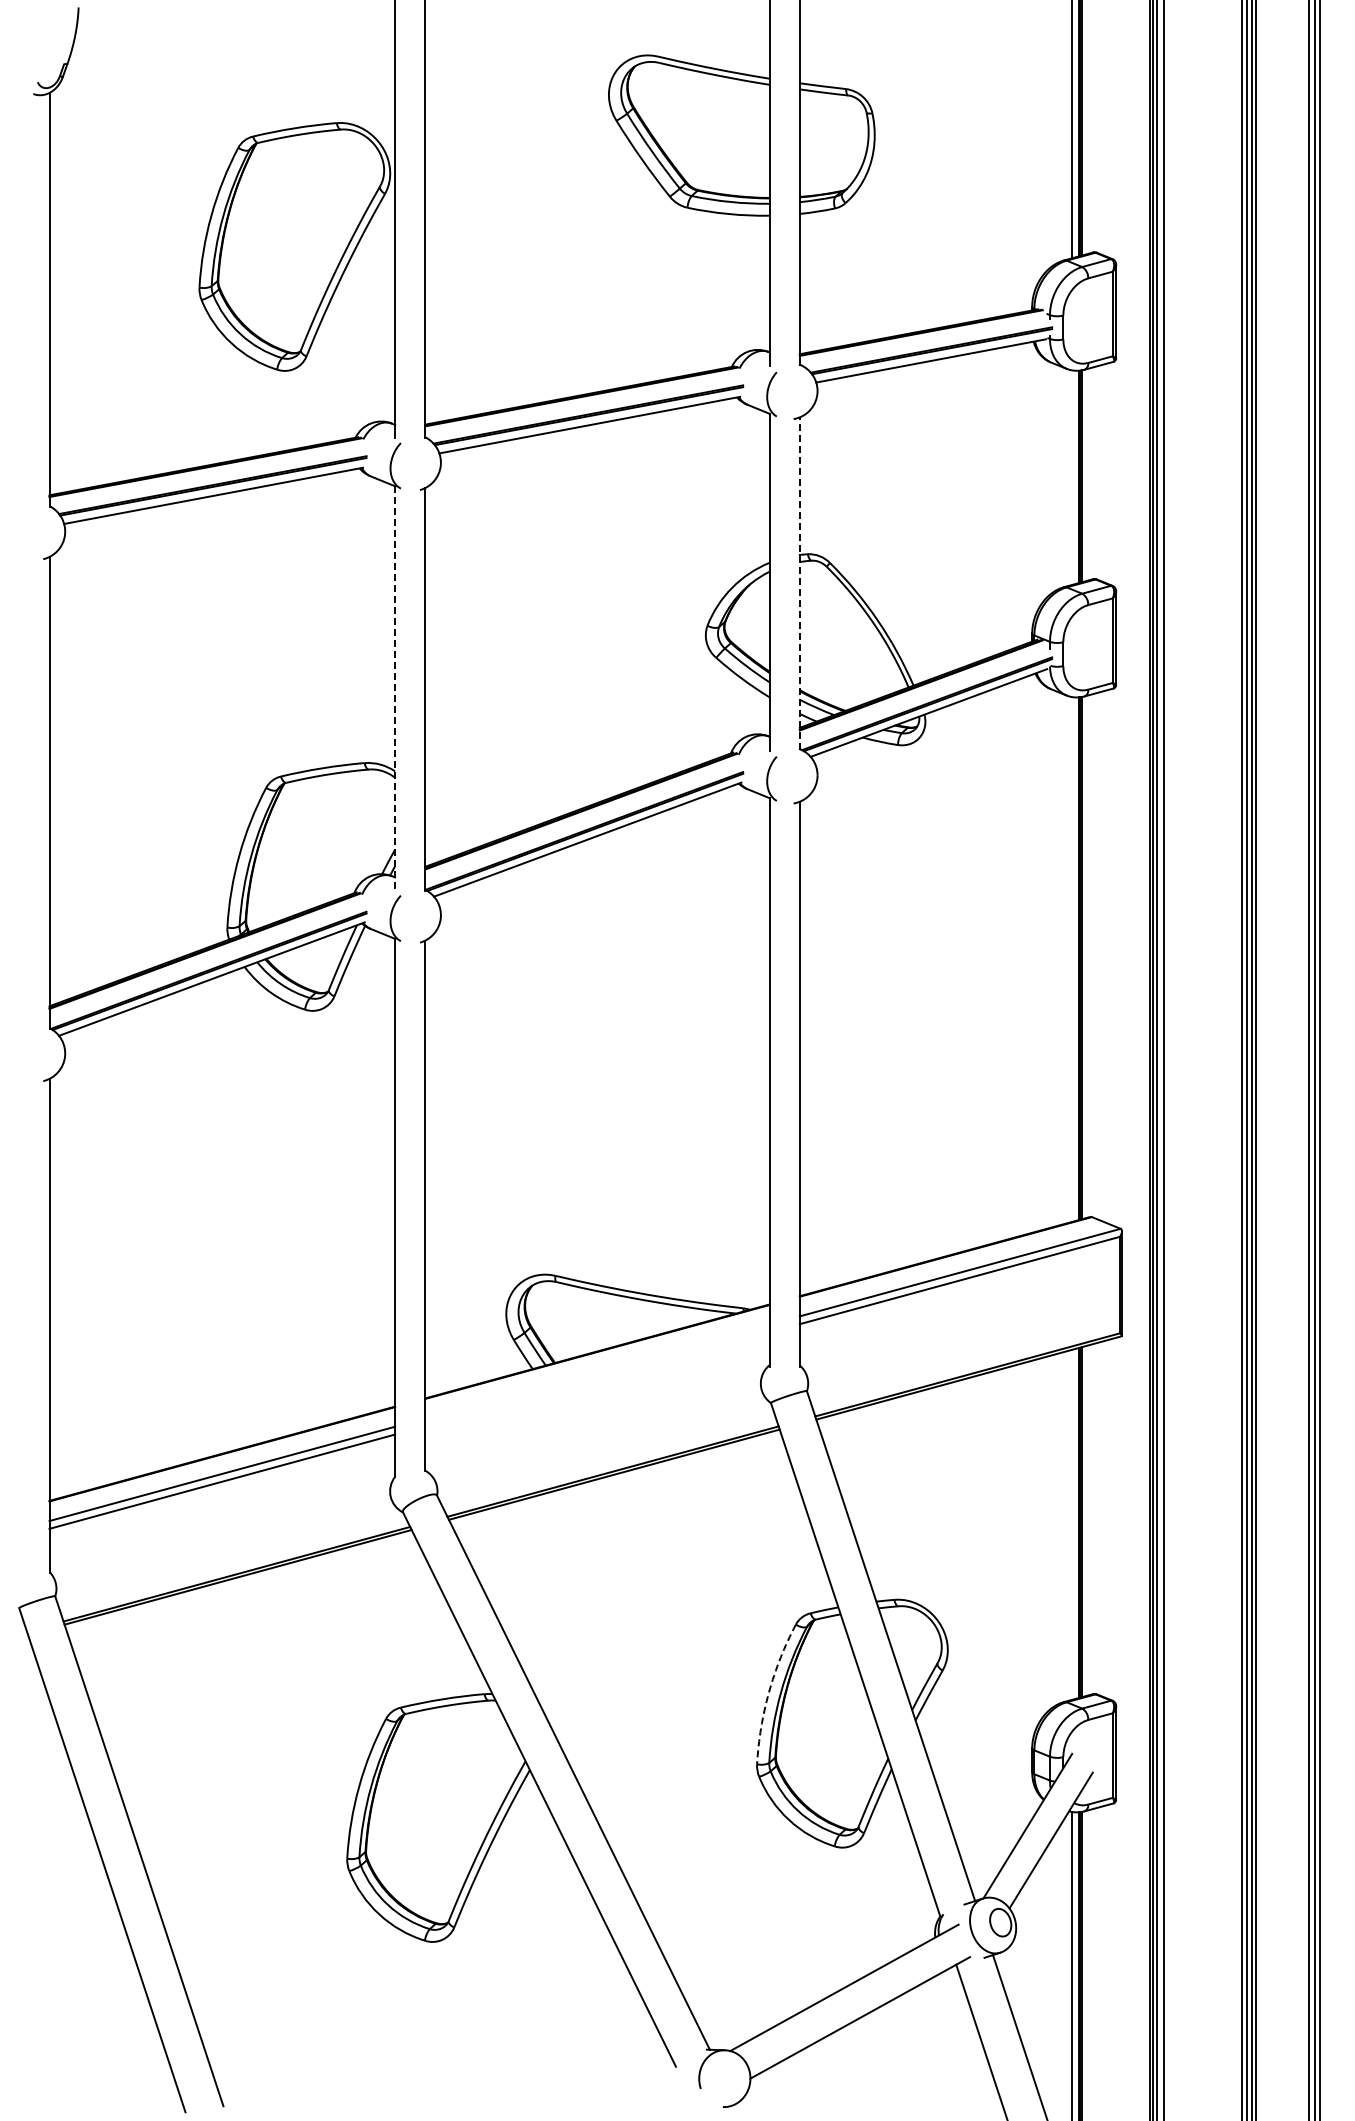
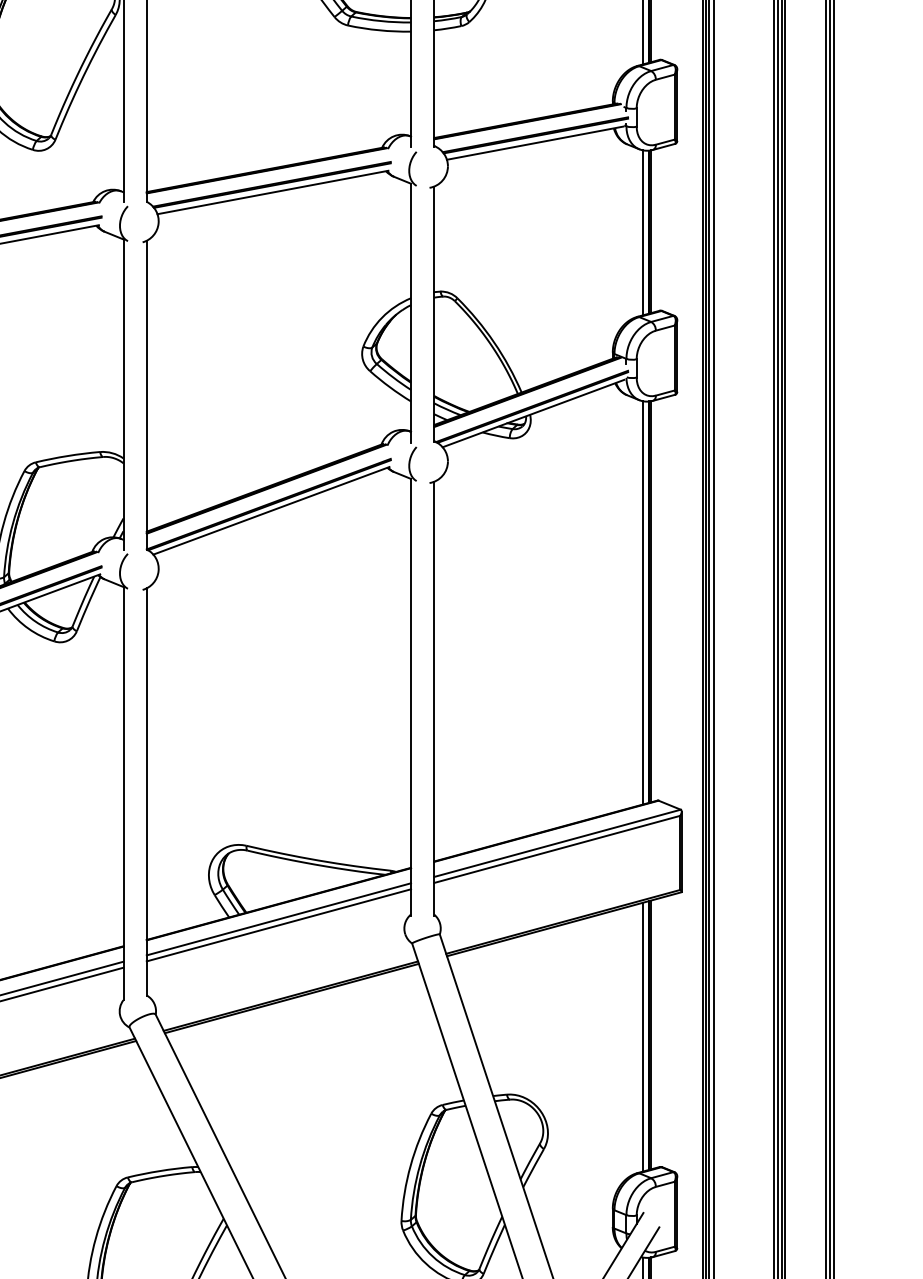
line: (1071, 477) -> (642, 232), added
line: (799, 583) -> (434, 314), dashed -> solid
line: (395, 688) -> (123, 394), dashed -> solid
line: (1071, 959) -> (642, 602), added
line: (597, 1371) -> (278, 919), added
line: (597, 1379) -> (278, 925), added
line: (1071, 1524) -> (642, 1036), added
arc: (769, 1692) -> (411, 1165), dashed -> solid

